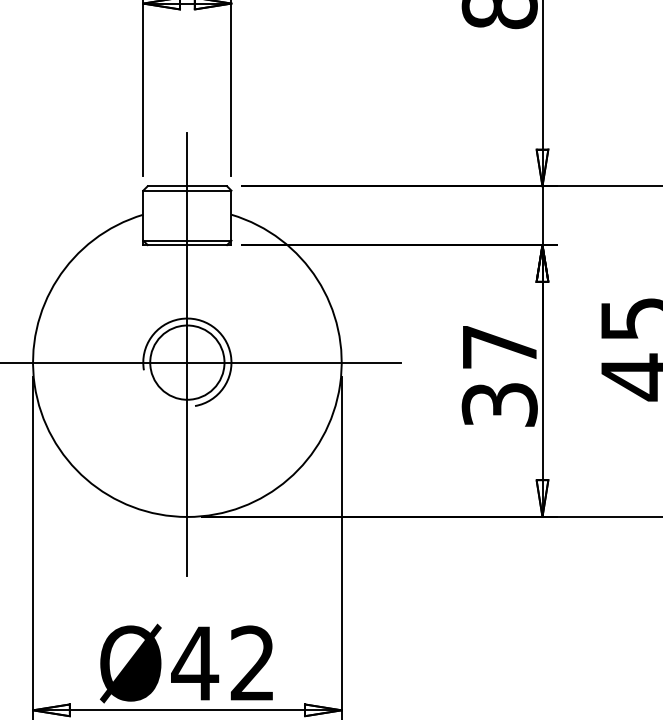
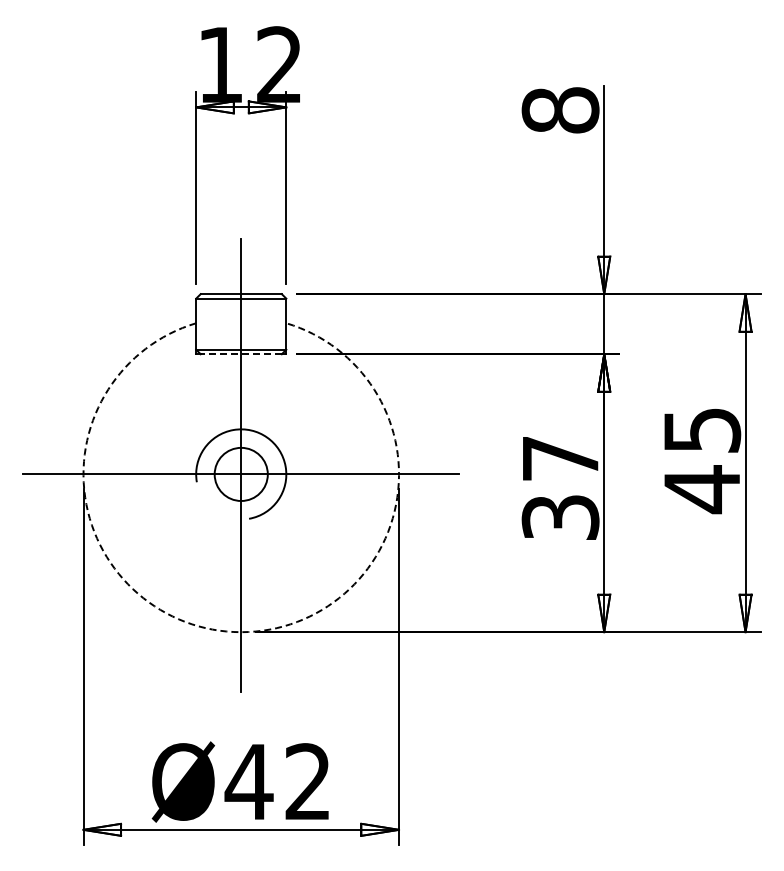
line: (187, 245) -> (241, 354), solid -> dashed
circle: (187, 362) -> (241, 474), size x0.7
arc: (187, 517) -> (241, 632), solid -> dashed

